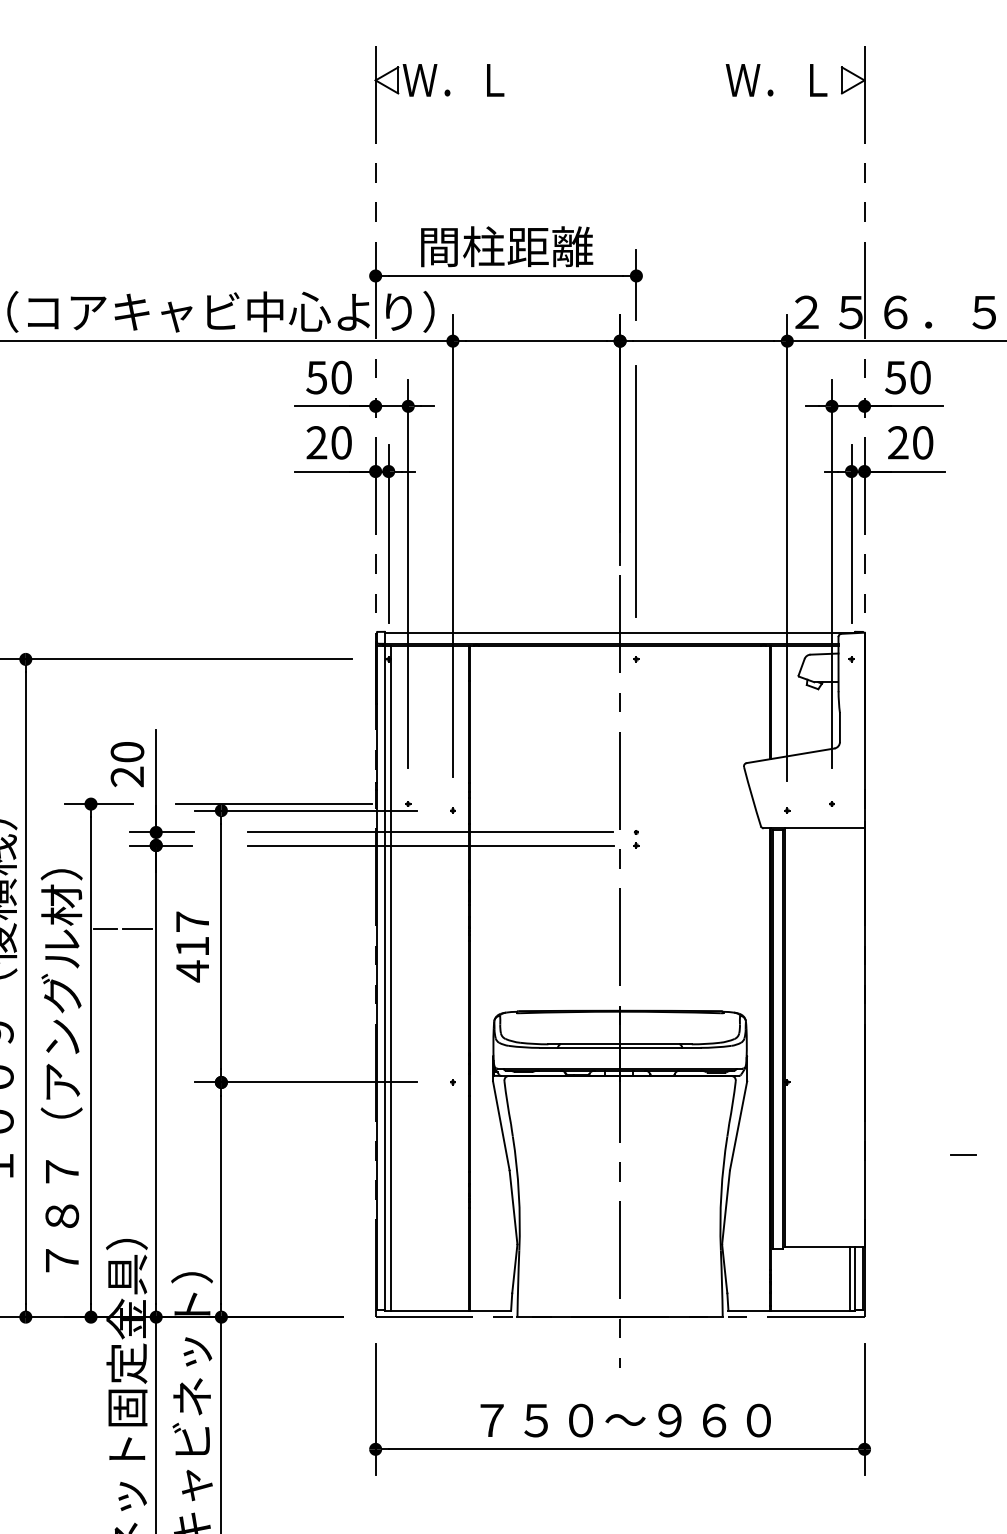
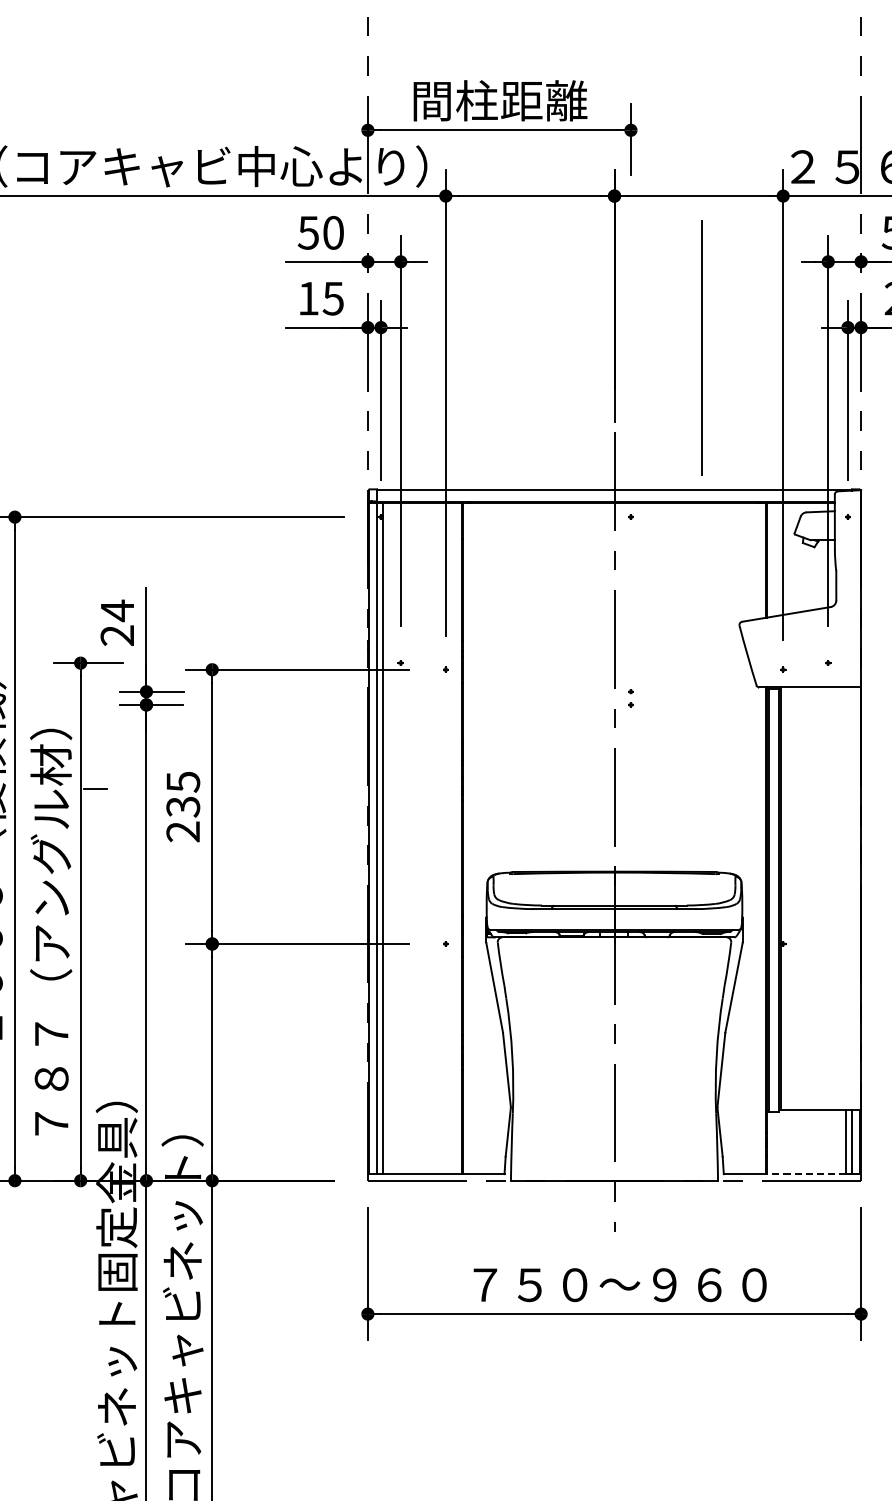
text: (328, 442) -> (320, 298), 20 -> 15
line: (635, 491) -> (700, 347), moved
text: (127, 752) -> (117, 611), 20 -> 24
line: (273, 804) -> (264, 663), removed
line: (430, 832) -> (423, 691), removed
line: (430, 845) -> (423, 704), removed
line: (137, 929) -> (127, 789), removed
text: (192, 946) -> (183, 806), 417 -> 235
line: (809, 1310) -> (805, 1174), solid -> dashed

